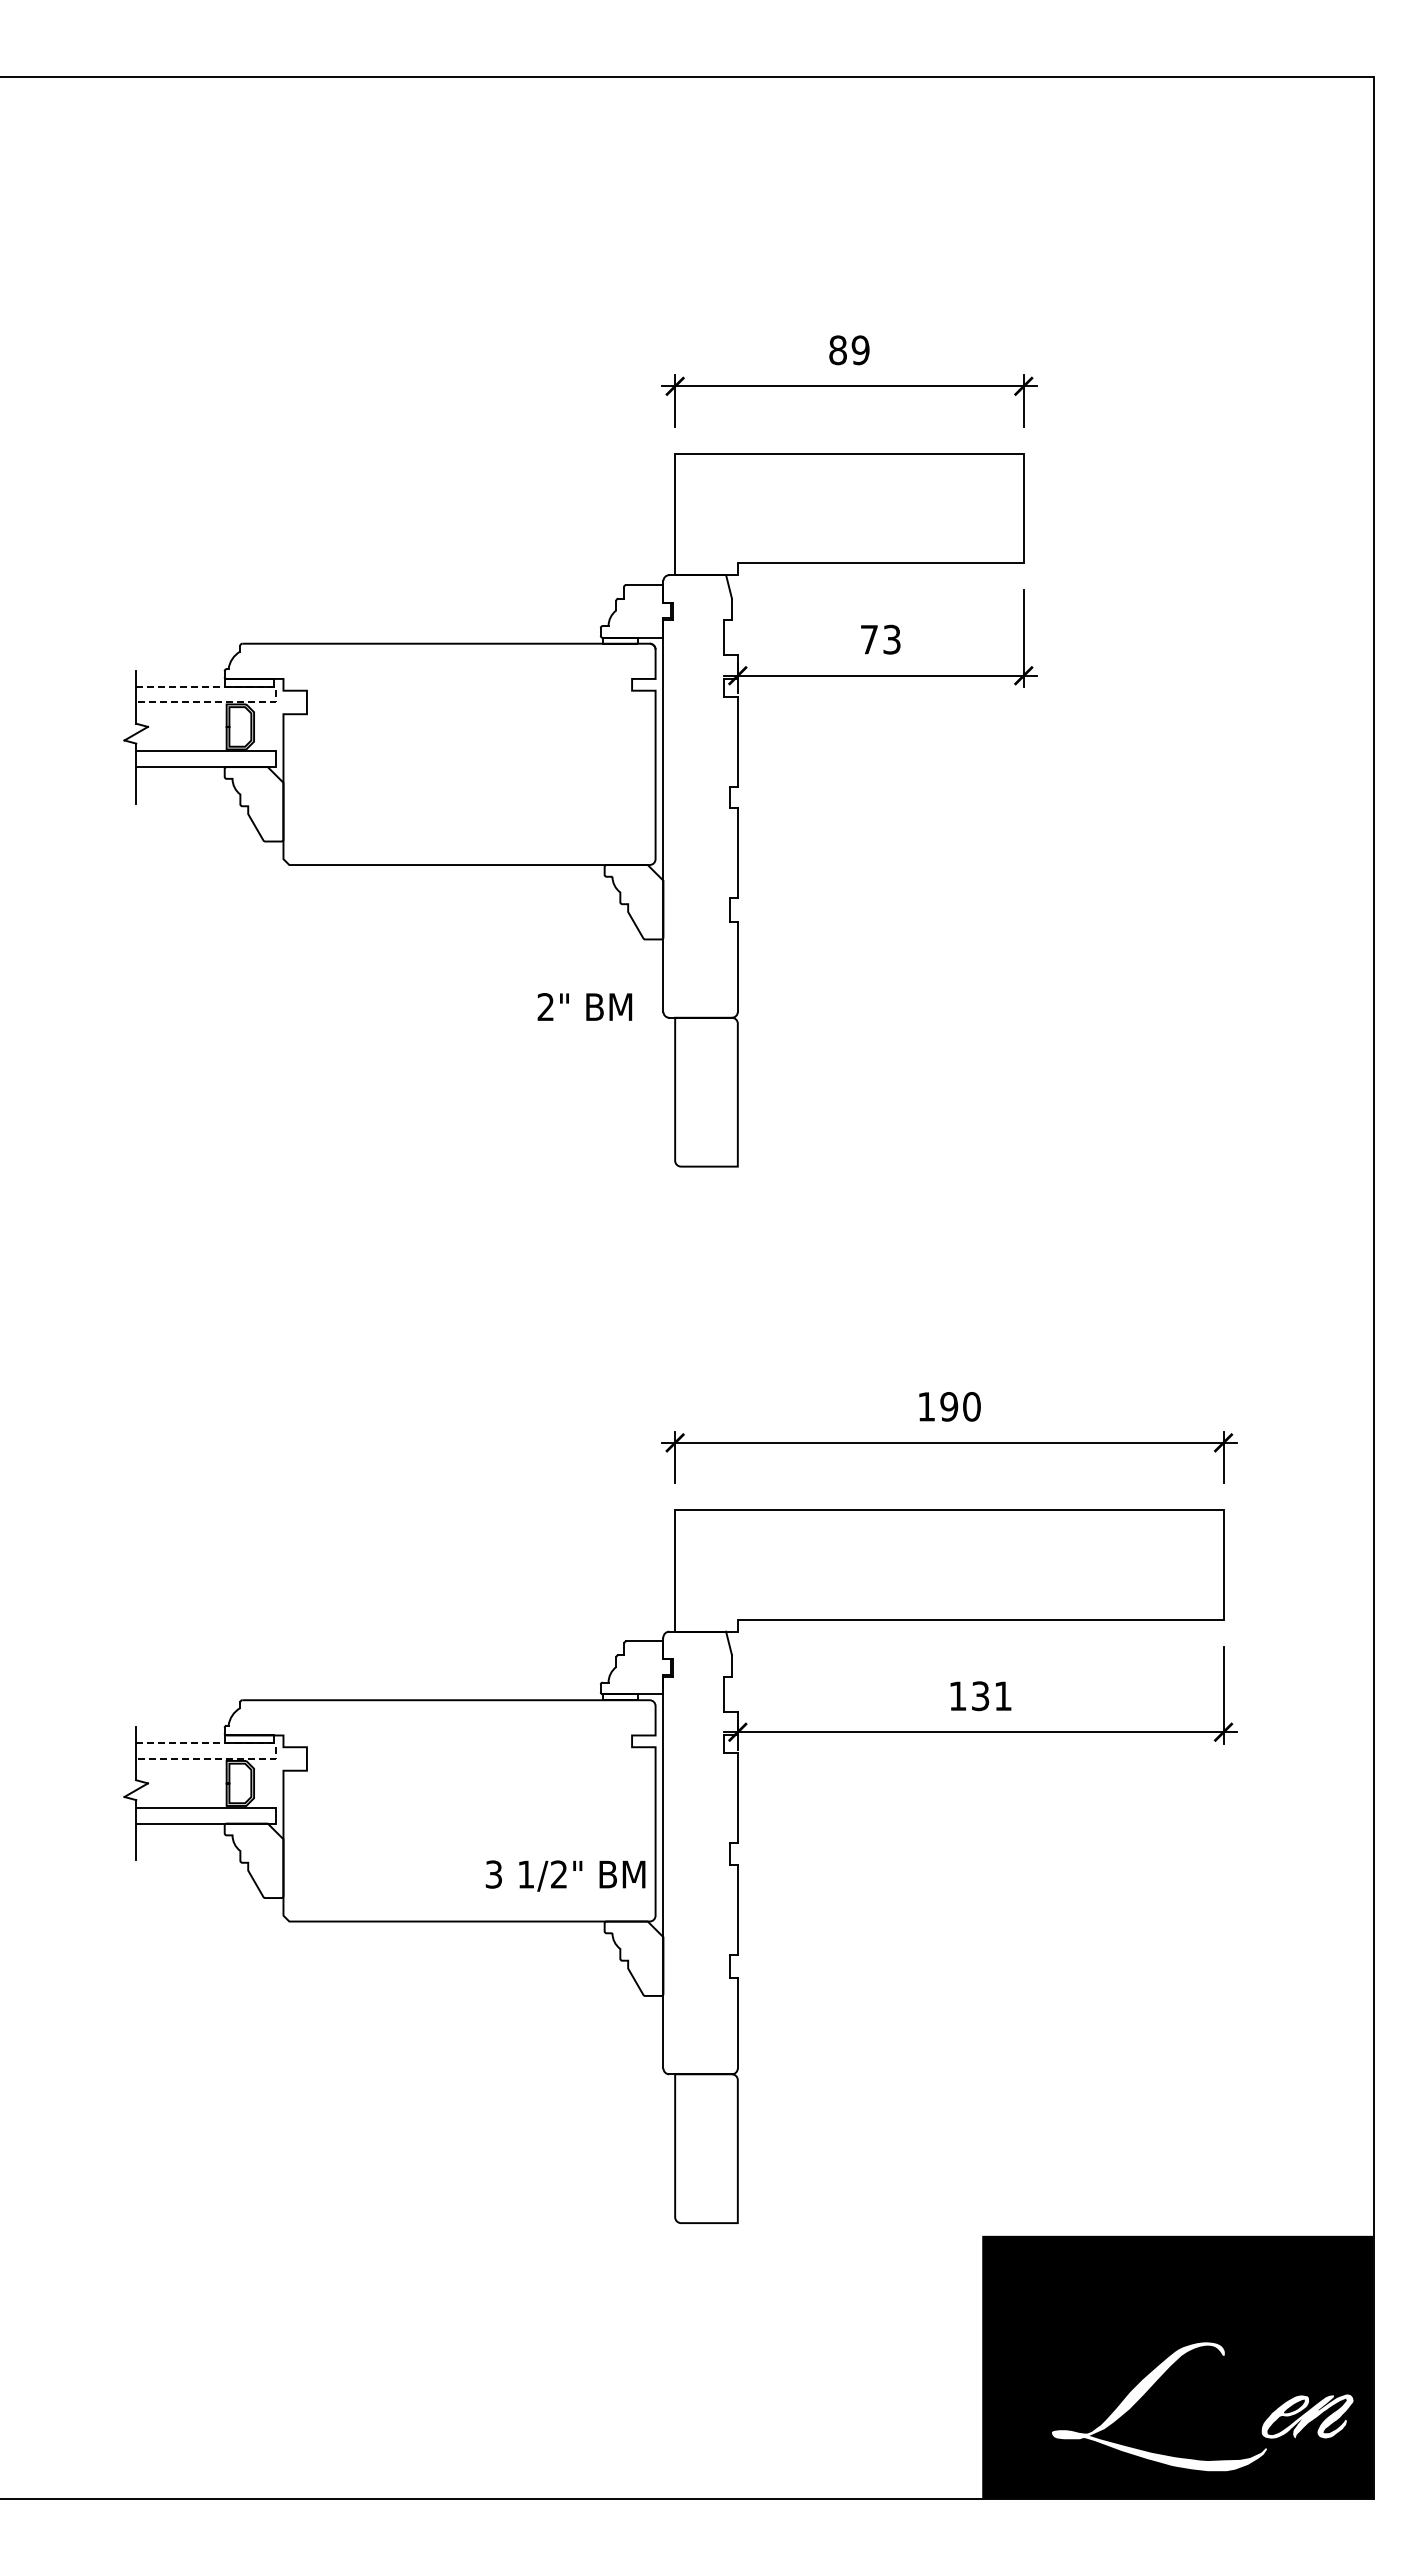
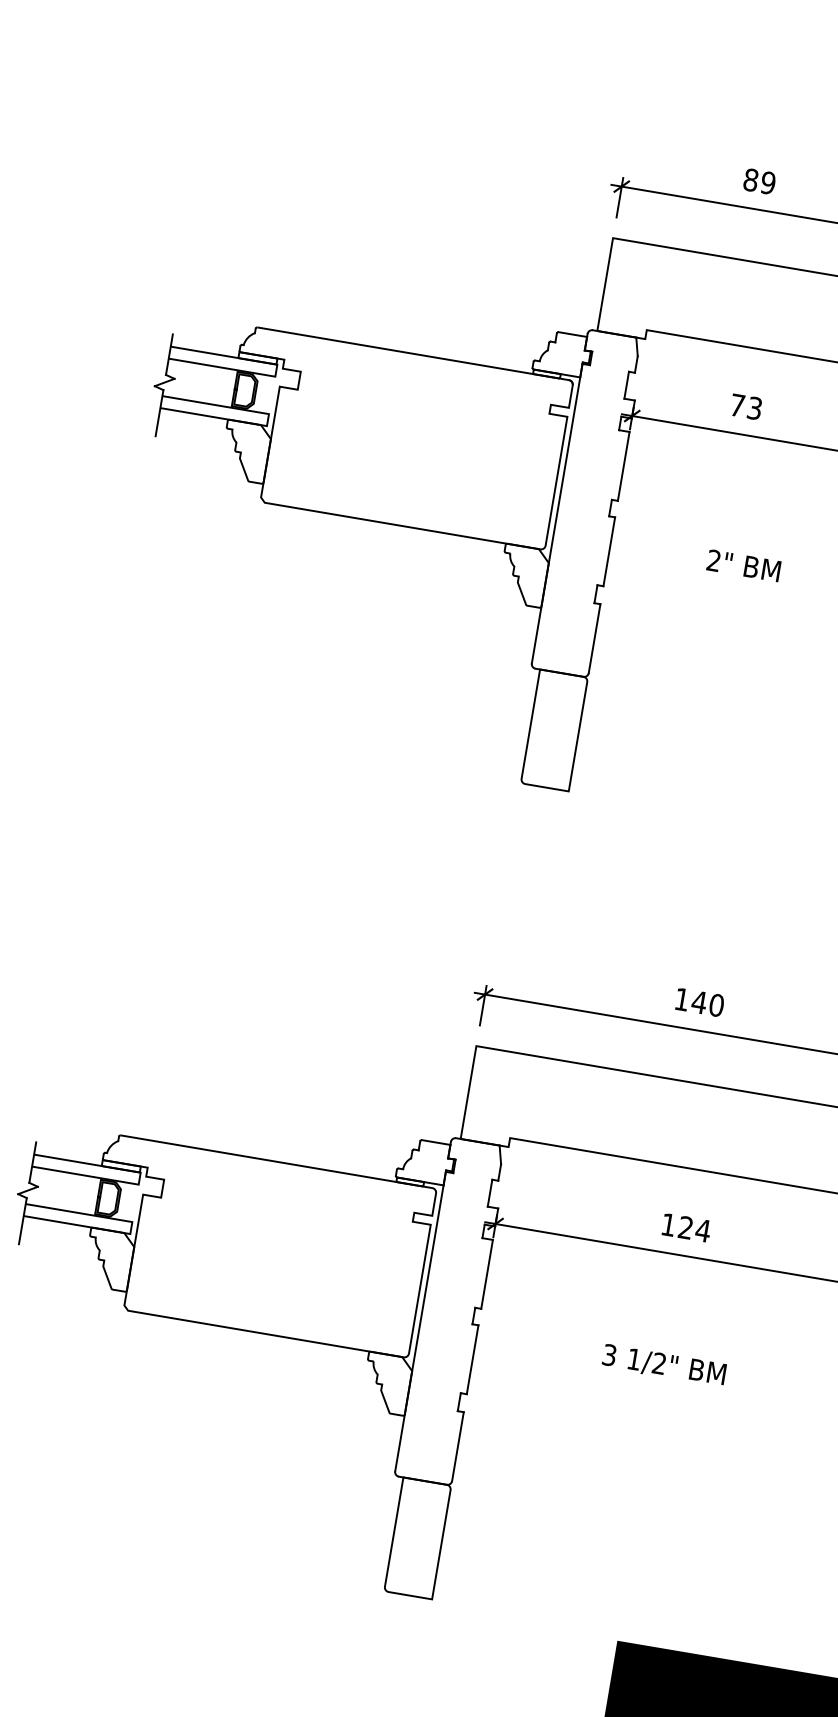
line: (275, 694) -> (276, 370), dashed -> solid
text: (584, 1006) -> (743, 565), moved
text: (948, 1406) -> (698, 1002), 190 -> 140
text: (992, 1696) -> (694, 1229), 131 -> 124
line: (275, 1751) -> (139, 1178), dashed -> solid
text: (565, 1875) -> (664, 1365), moved

